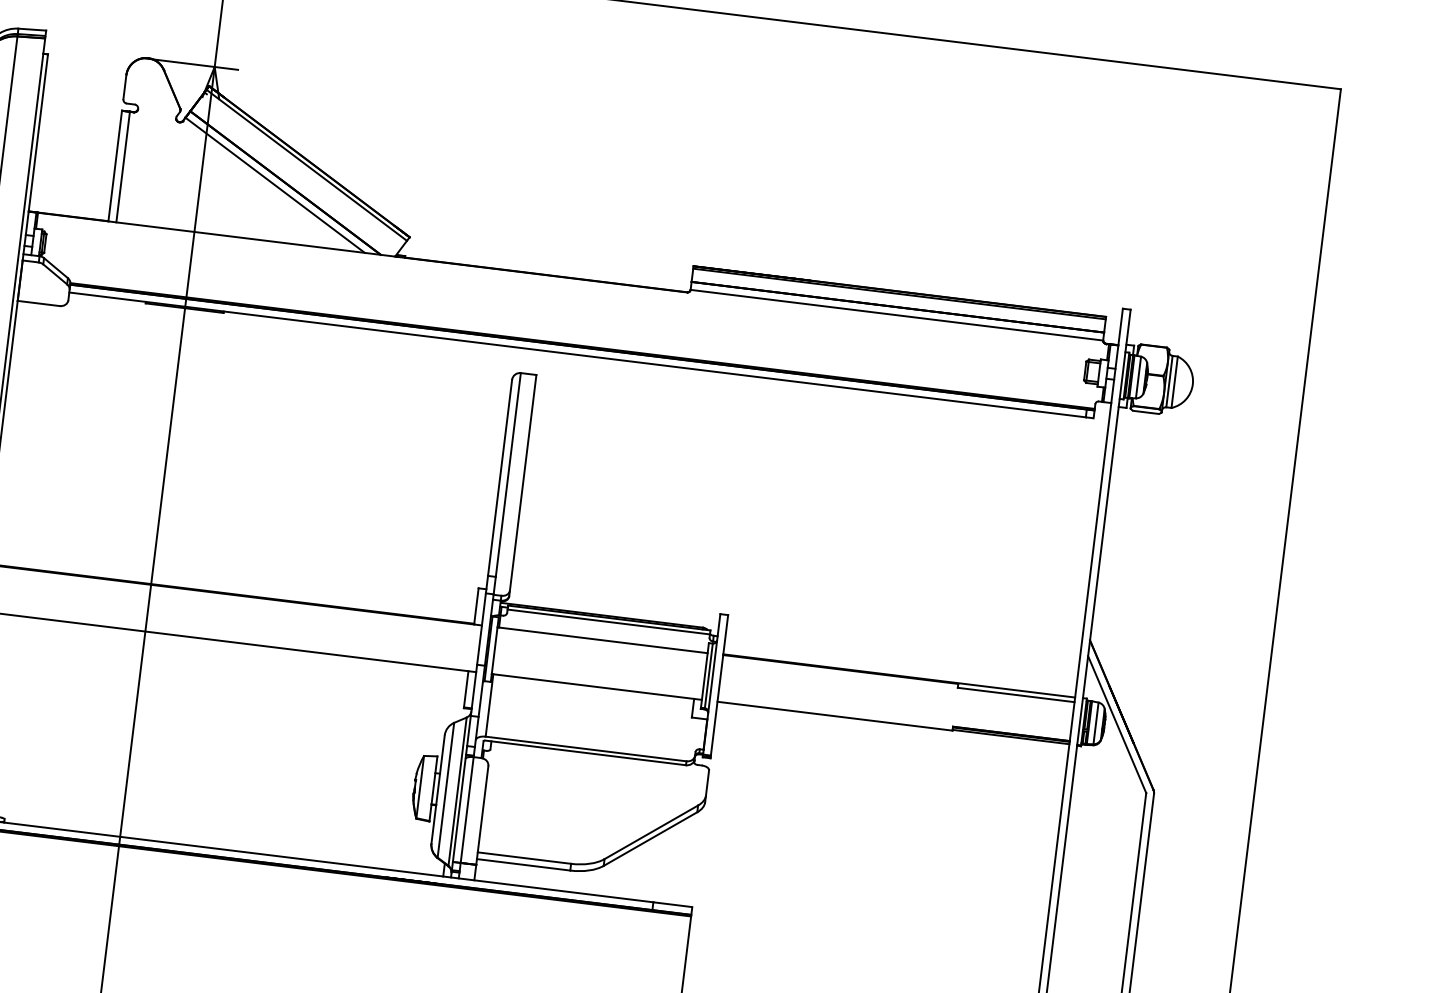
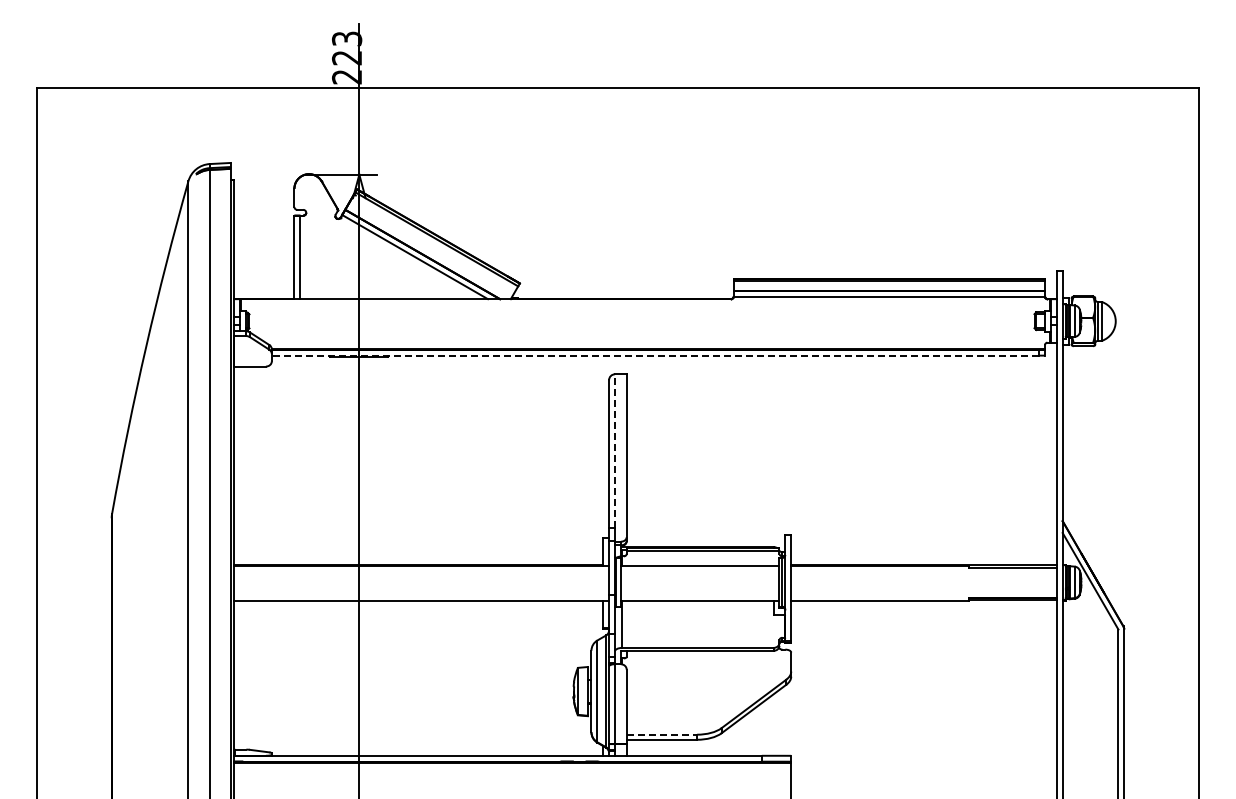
line: (577, 354) -> (655, 355), solid -> dashed
line: (507, 475) -> (614, 451), solid -> dashed
line: (525, 857) -> (662, 734), solid -> dashed

